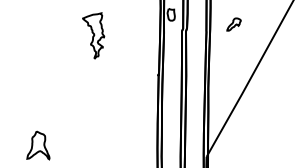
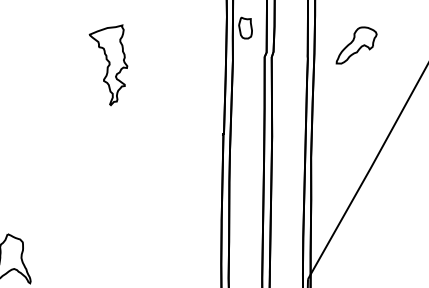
part: (233, 24) -> (355, 45), size x1.67

